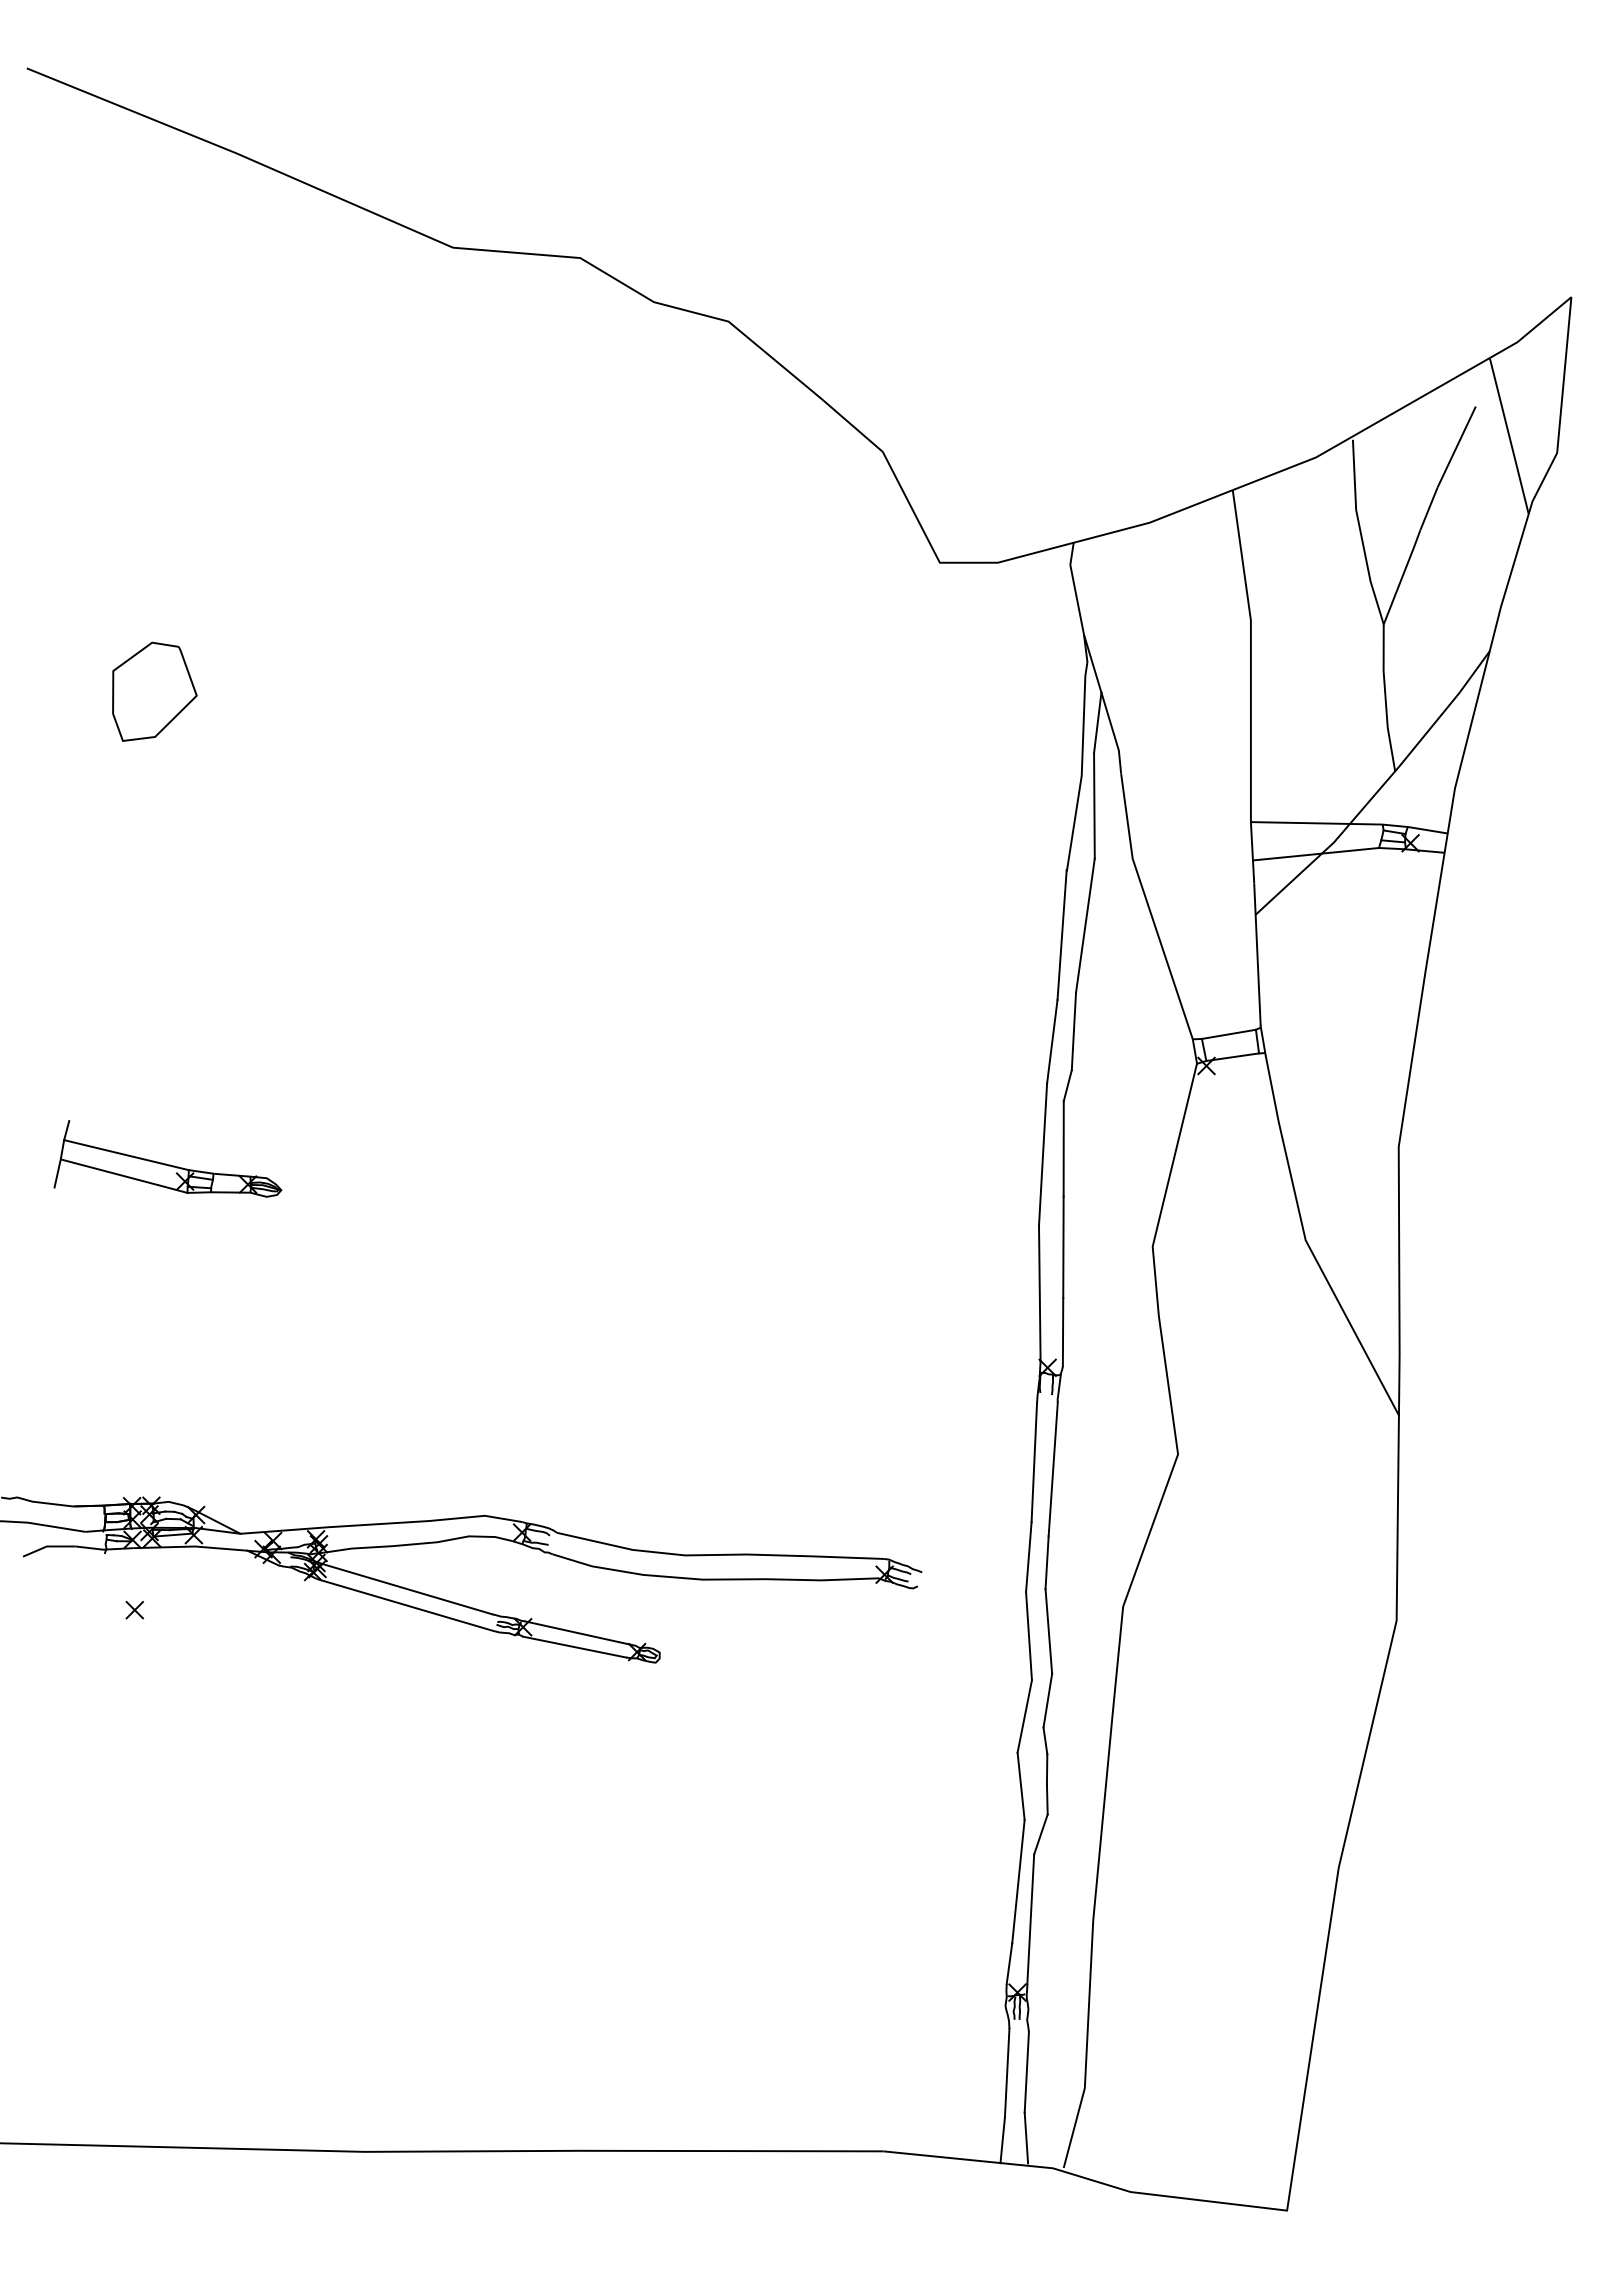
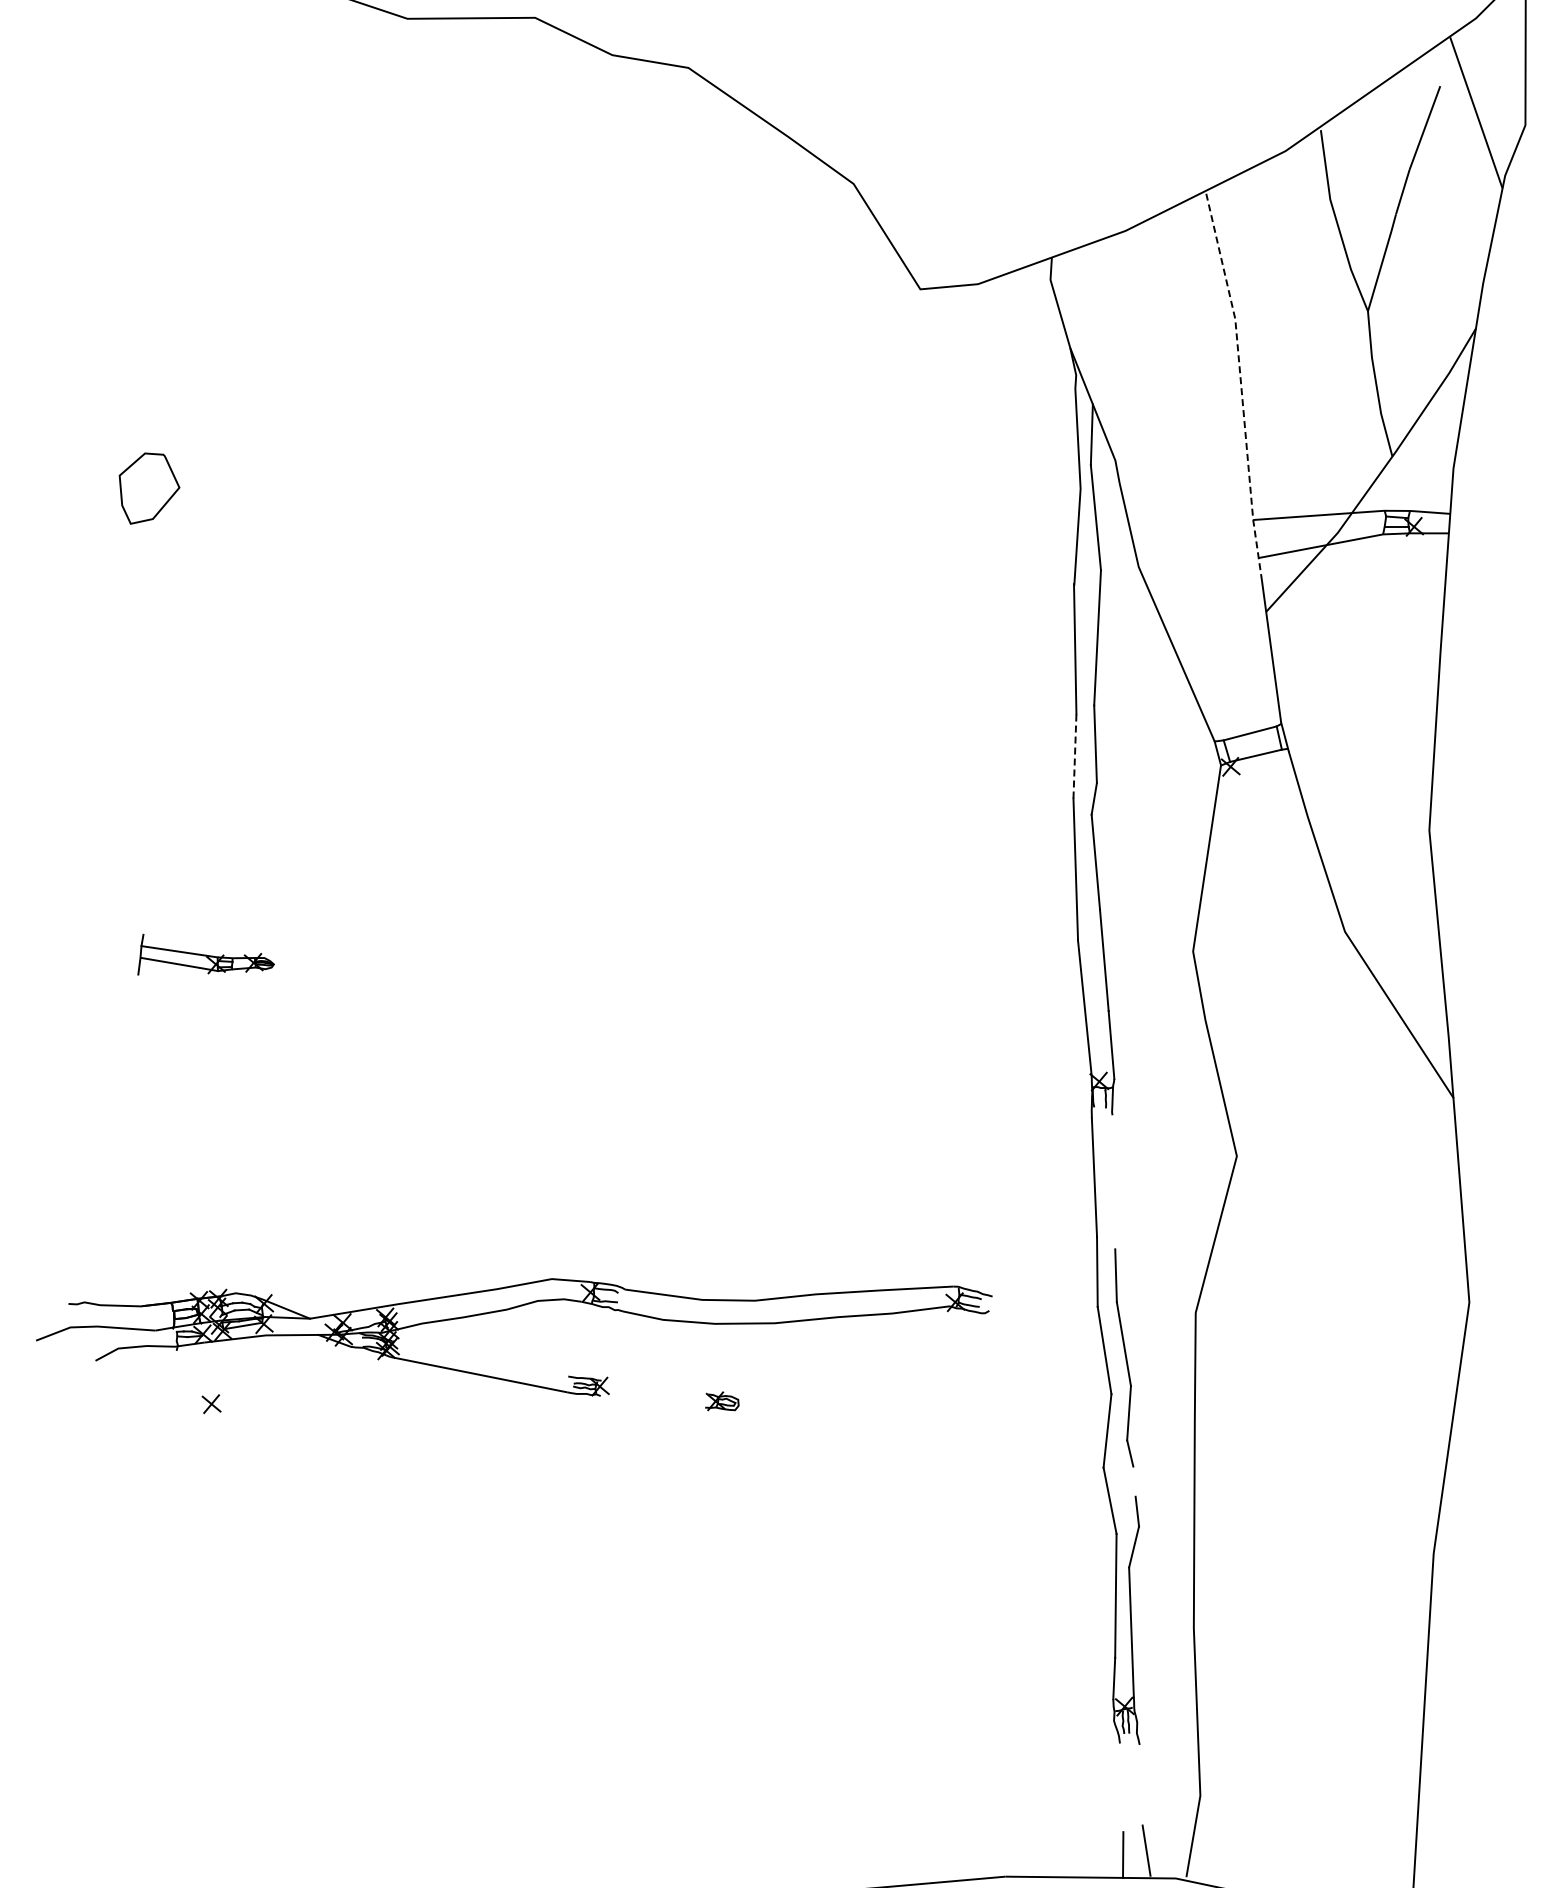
line: (1250, 686) -> (1240, 384), solid -> dashed
part: (154, 691) -> (149, 487), size x0.7
line: (1052, 1041) -> (1075, 756), solid -> dashed
part: (167, 1158) -> (204, 951), size x0.6
line: (1052, 1469) -> (1113, 1182), removed
line: (406, 1588) -> (480, 1358), removed
line: (577, 1632) -> (654, 1387), removed
line: (574, 1646) -> (652, 1401), removed
line: (1046, 1769) -> (1133, 1481), removed
line: (1006, 2072) -> (1120, 1787), removed
line: (1026, 2072) -> (1140, 1785), removed

